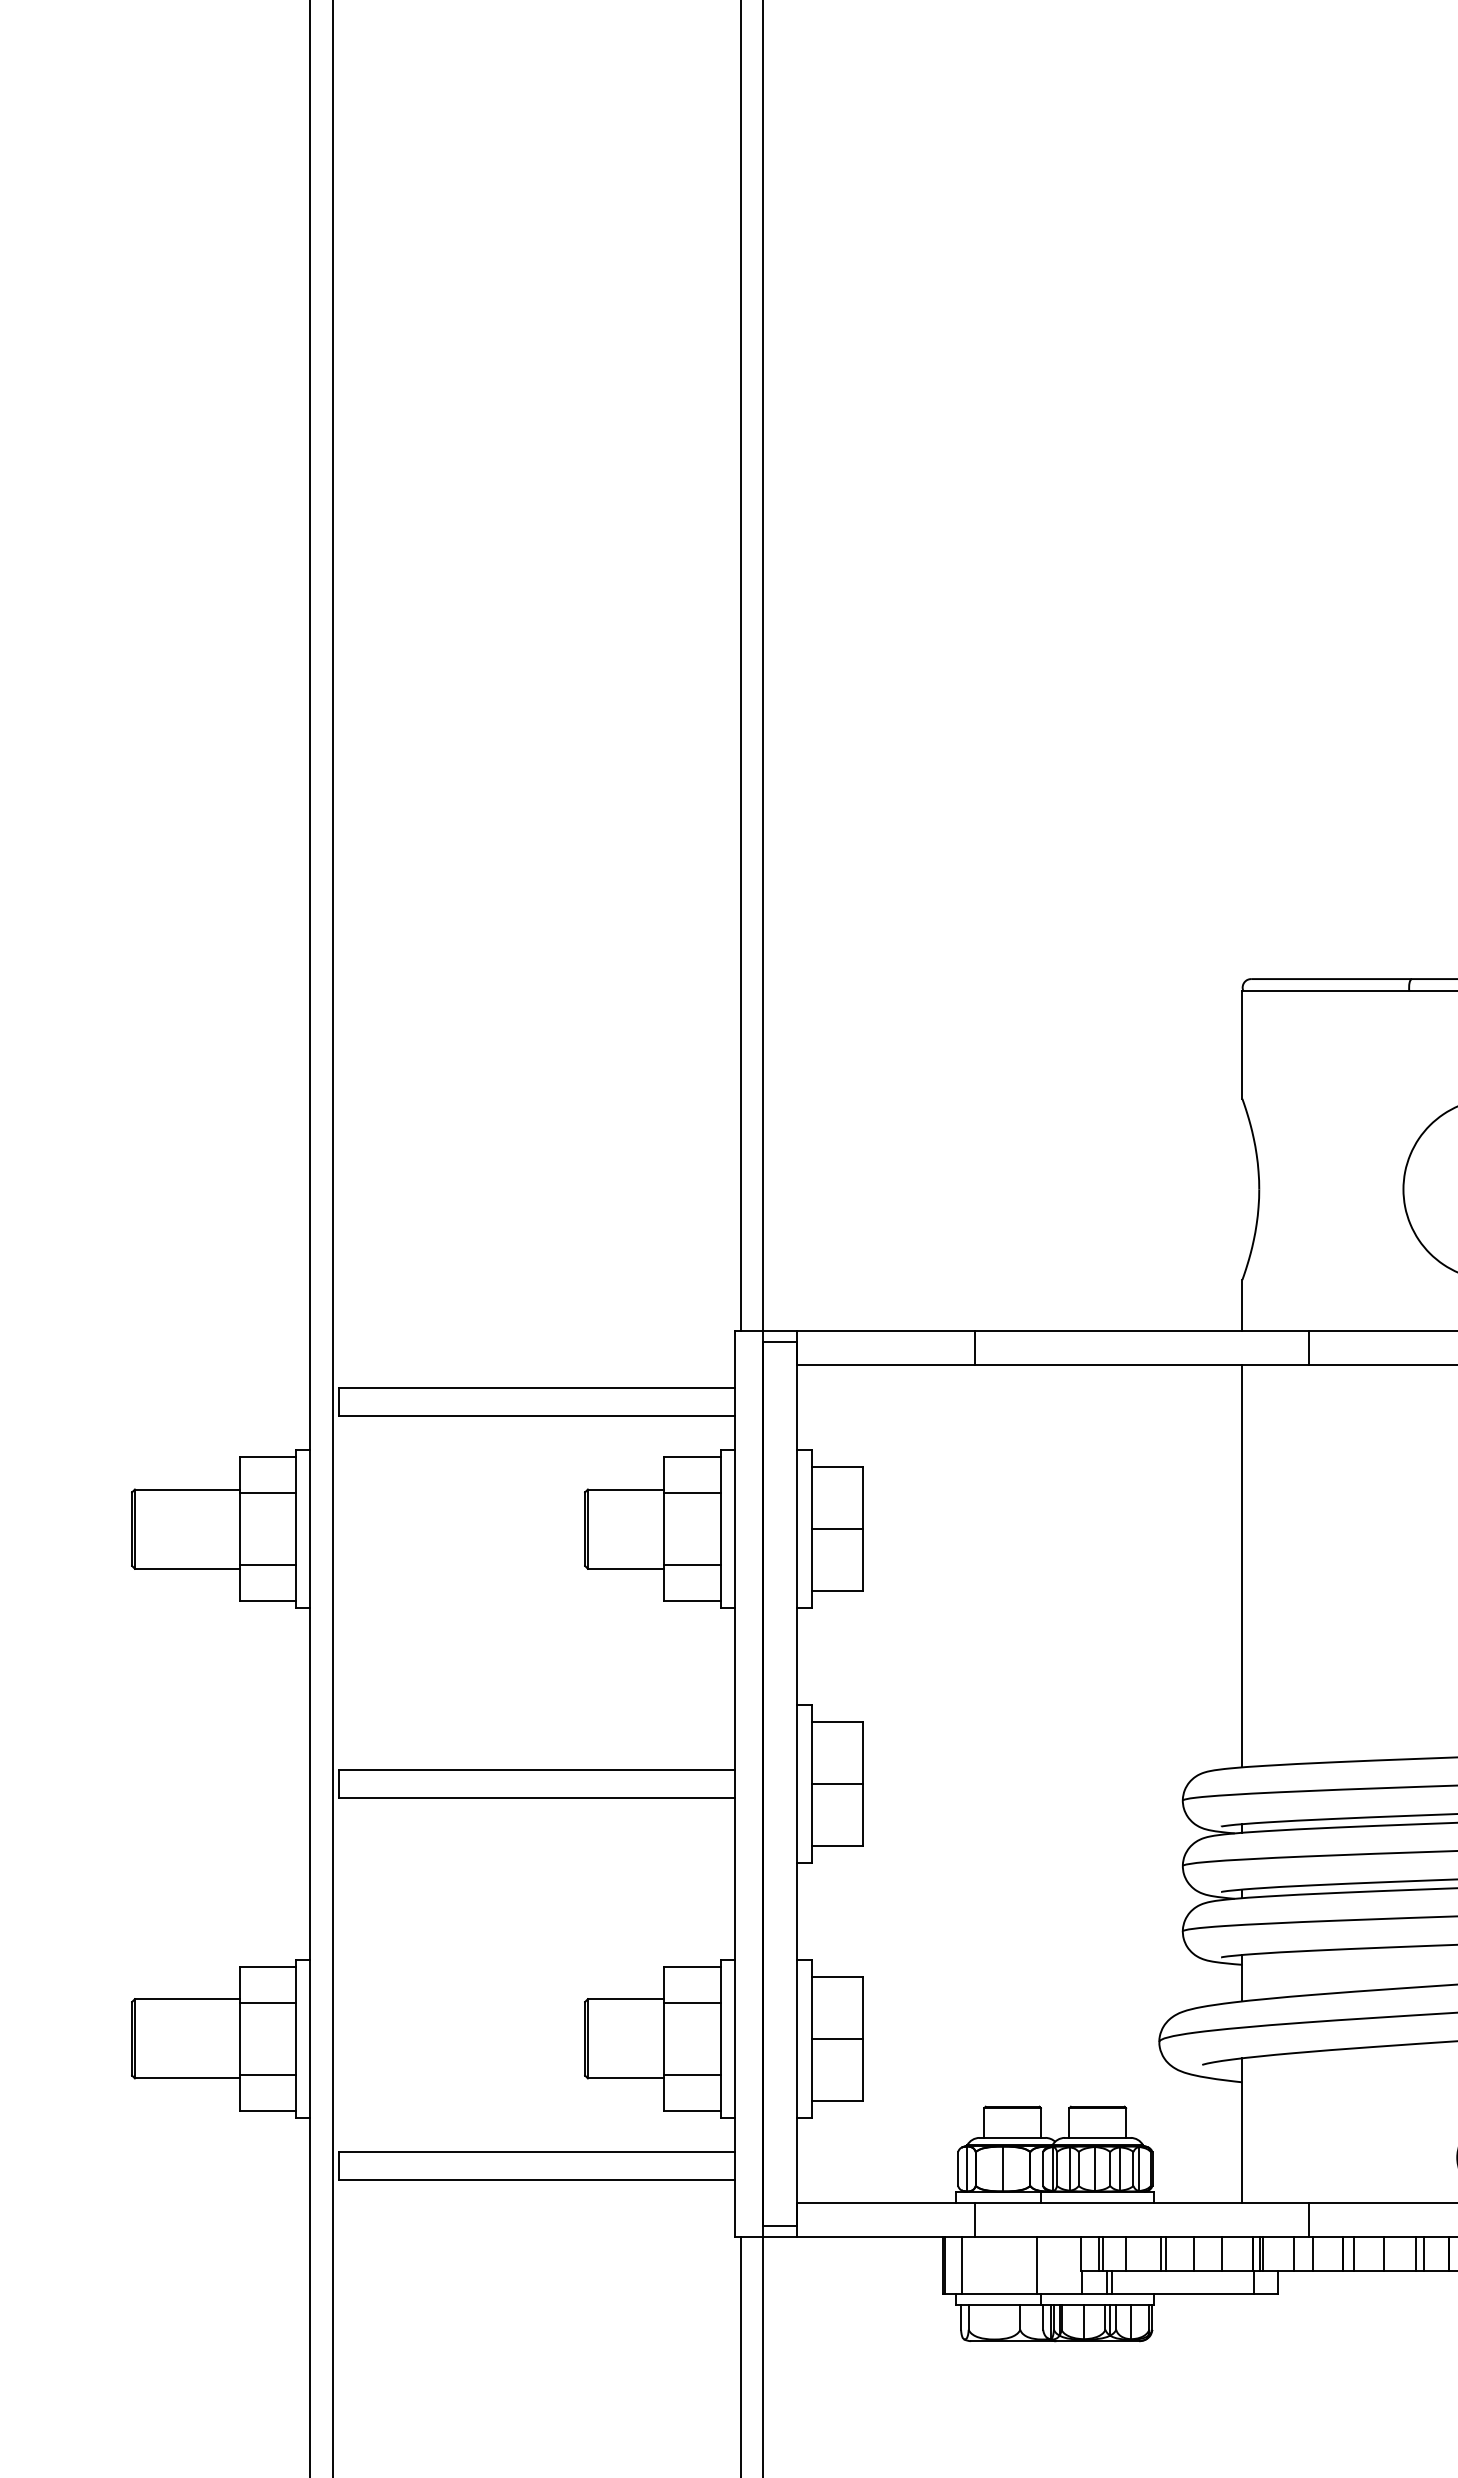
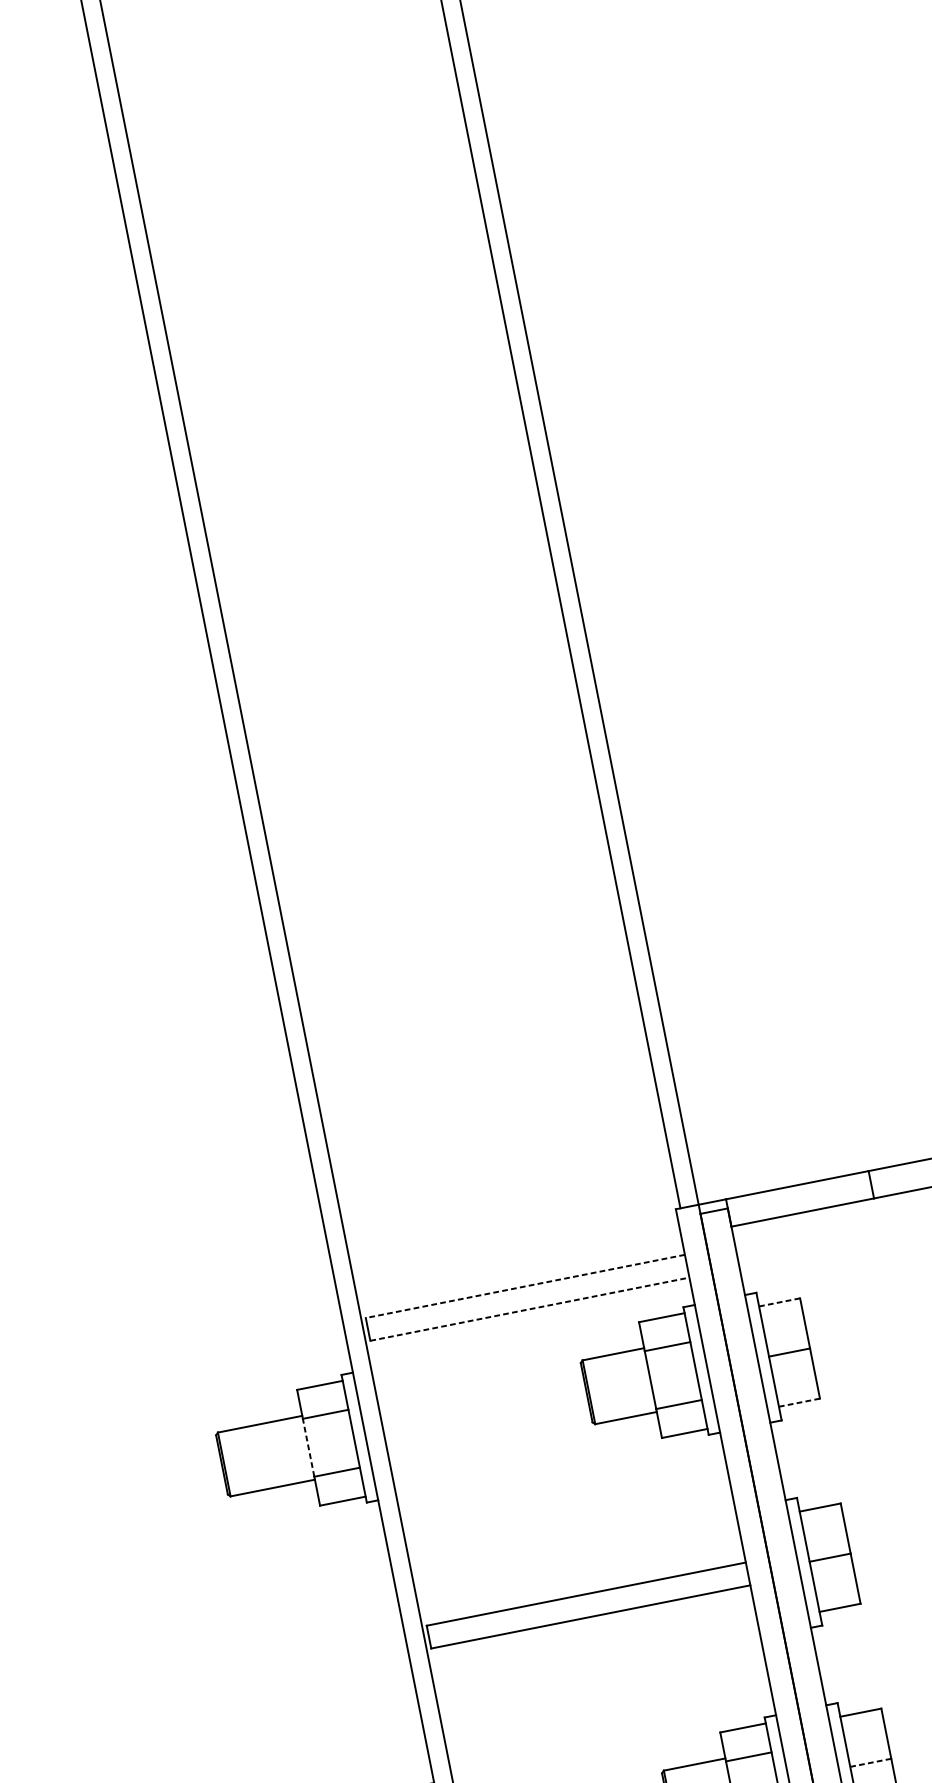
line: (536, 1387) -> (524, 1286), solid -> dashed
line: (537, 1415) -> (530, 1308), solid -> dashed
line: (836, 1466) -> (779, 1302), solid -> dashed
line: (239, 1529) -> (308, 1448), solid -> dashed
line: (836, 1591) -> (799, 1402), solid -> dashed
line: (836, 2038) -> (870, 1762), solid -> dashed

